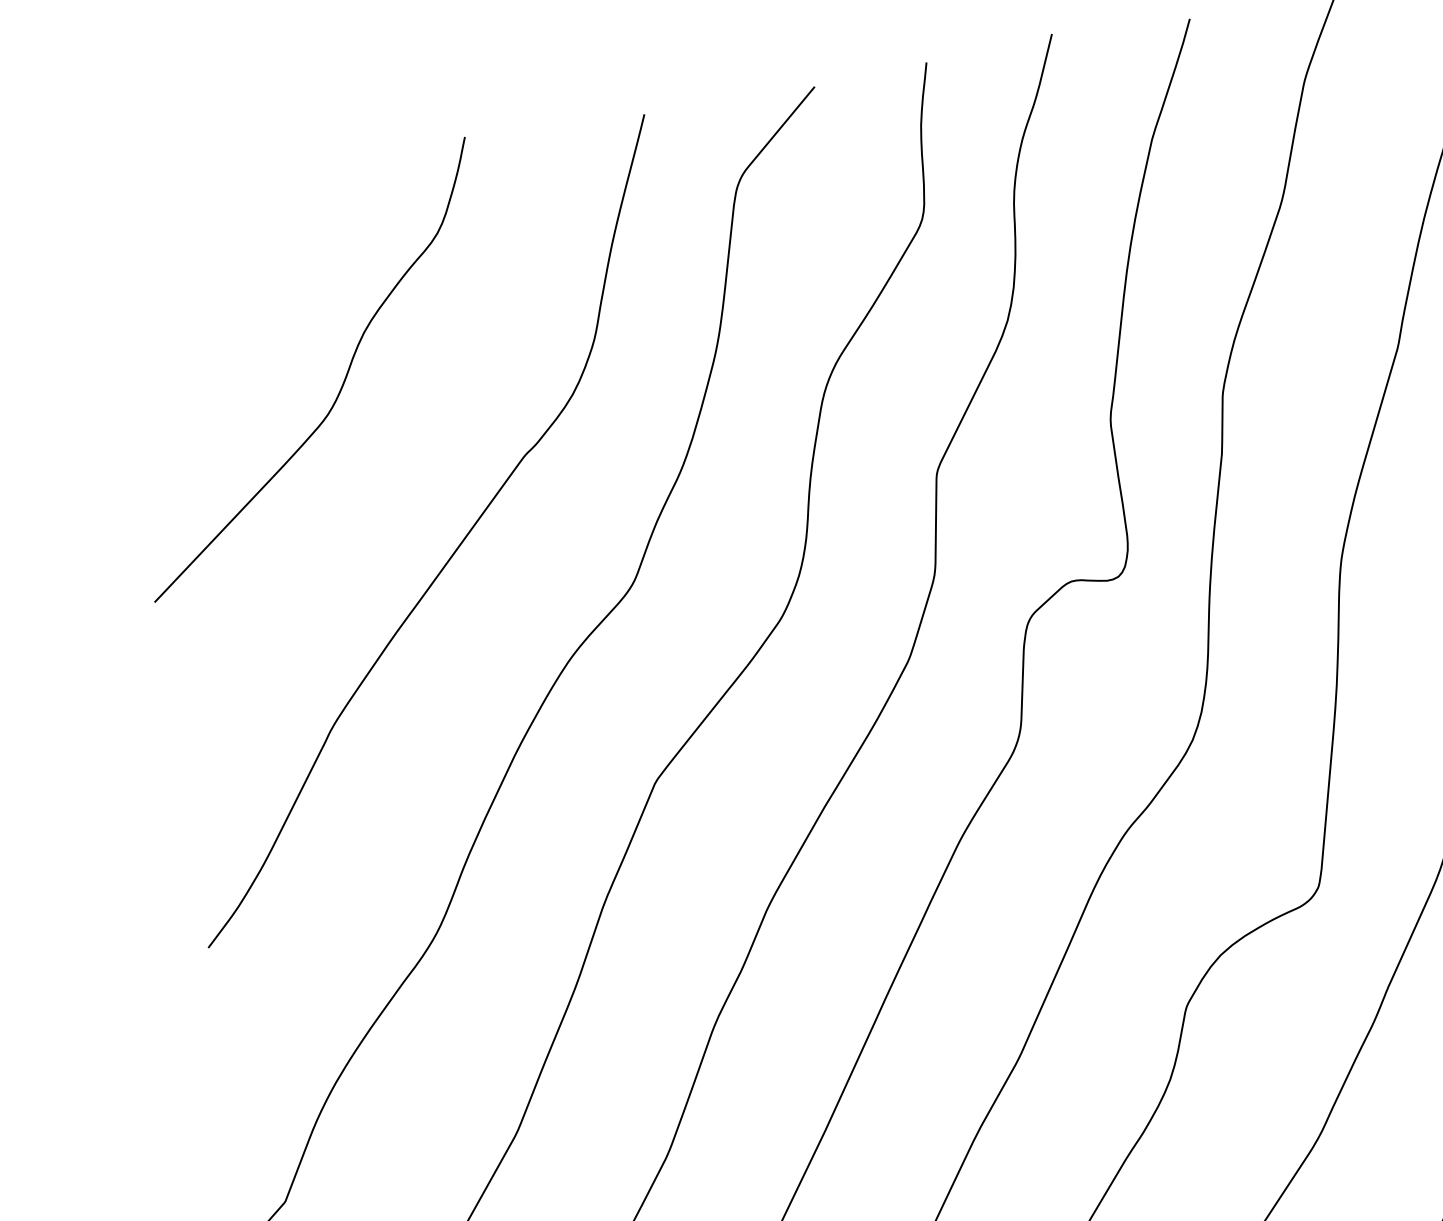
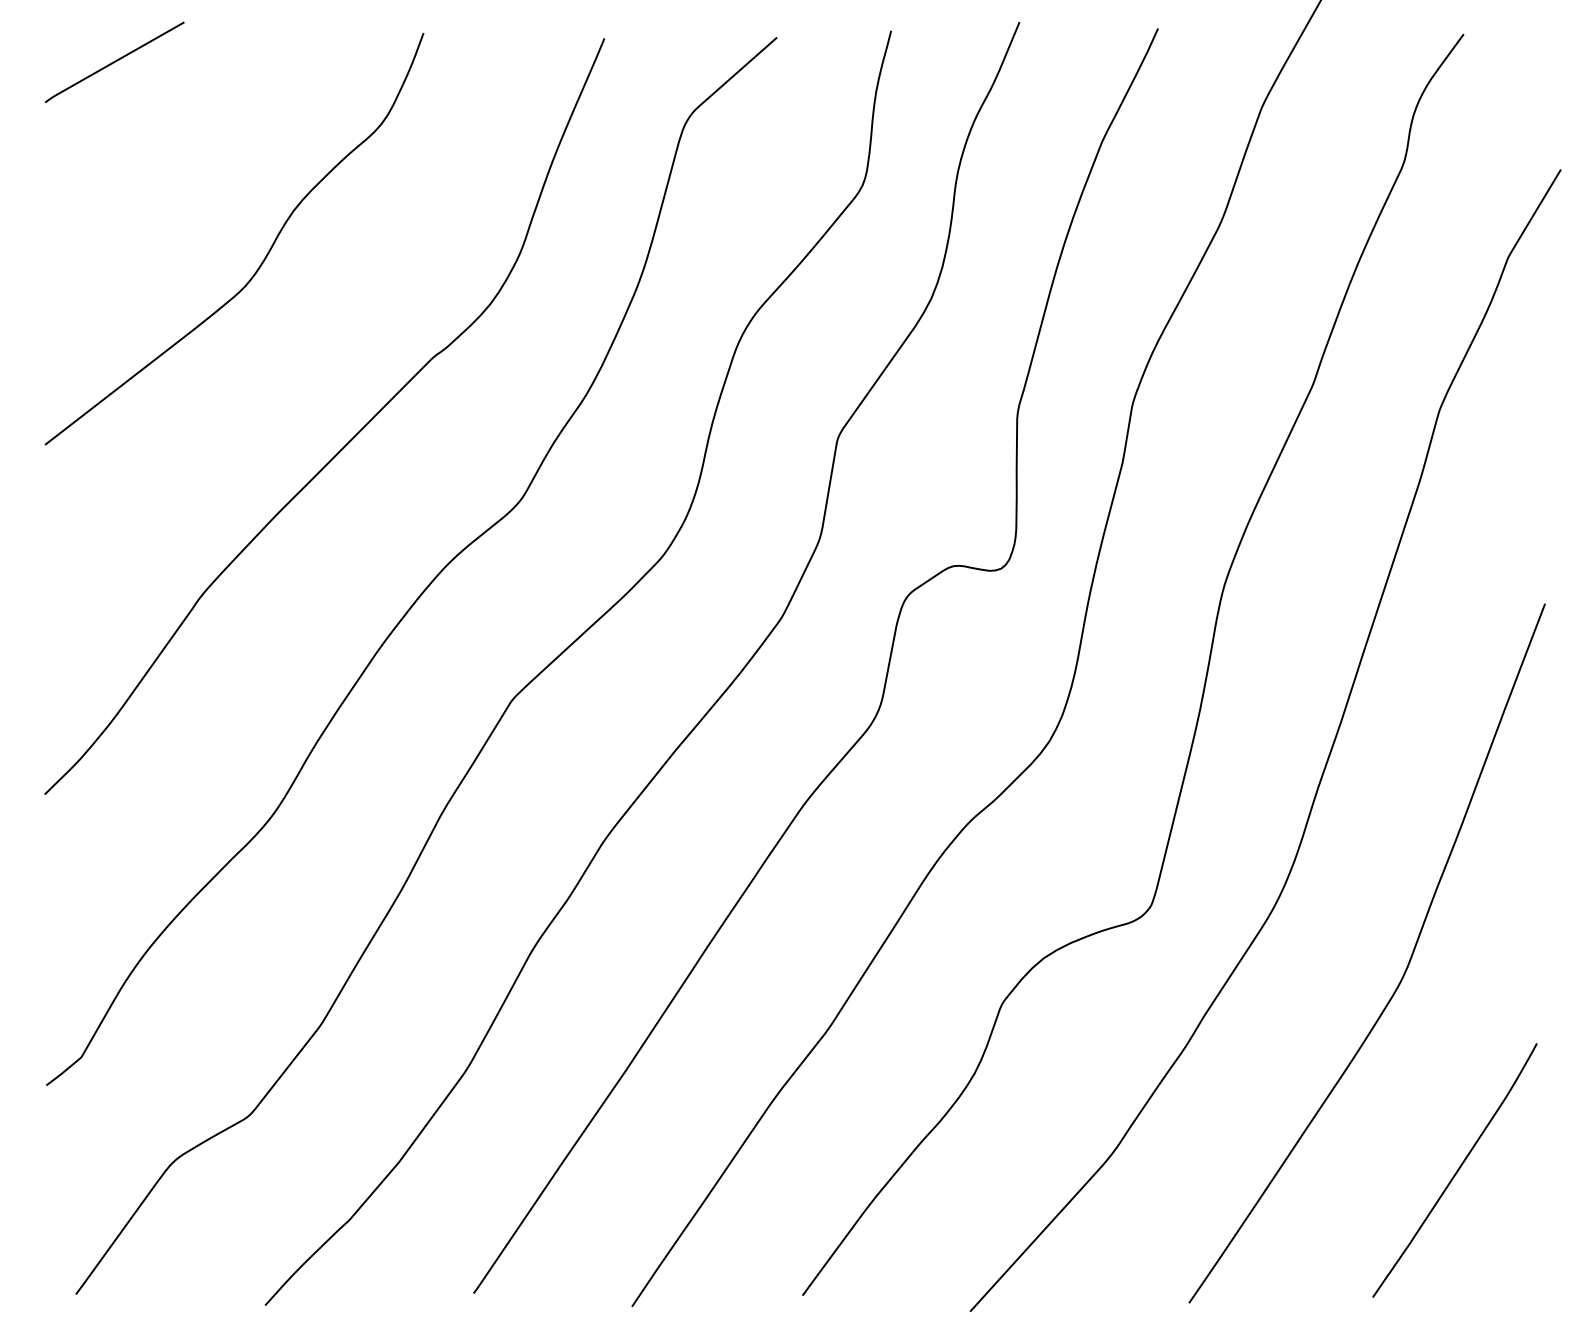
line: (164, 213) -> (114, 62), added

